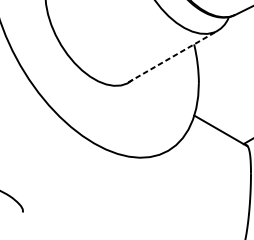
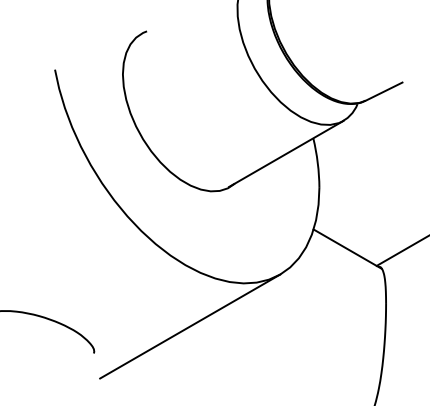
line: (173, 56) -> (286, 153), dashed -> solid
line: (98, 191) -> (190, 326), added

